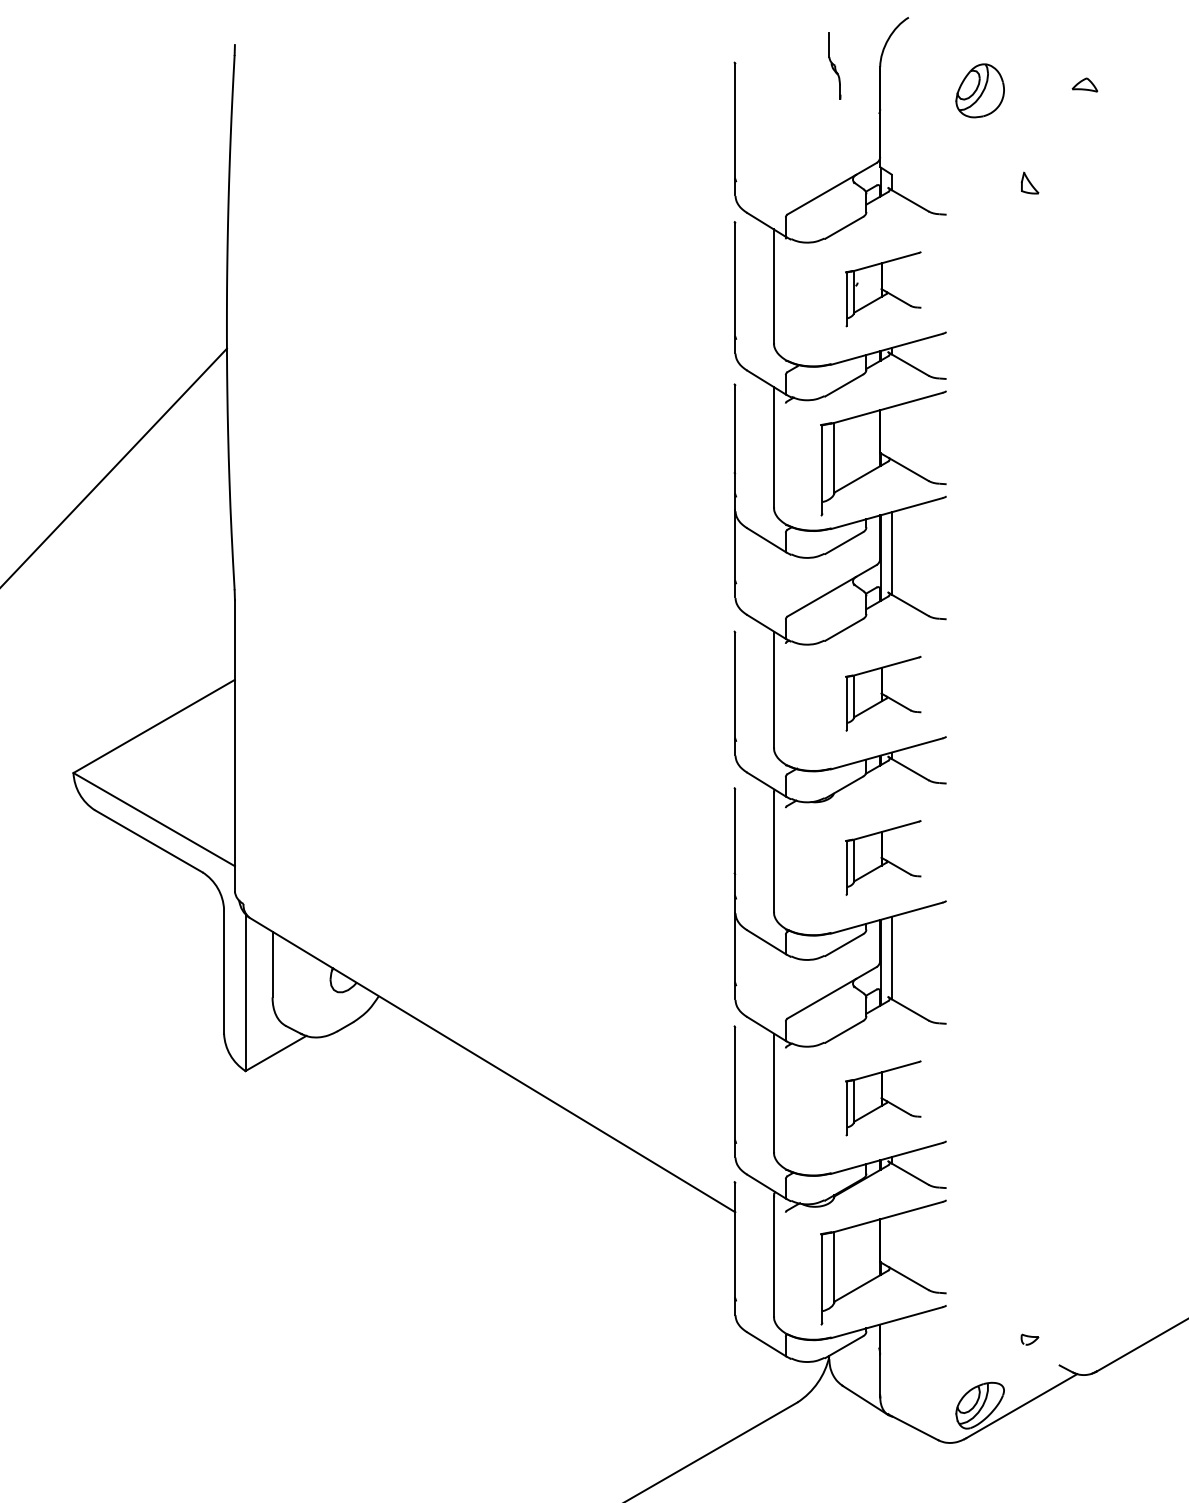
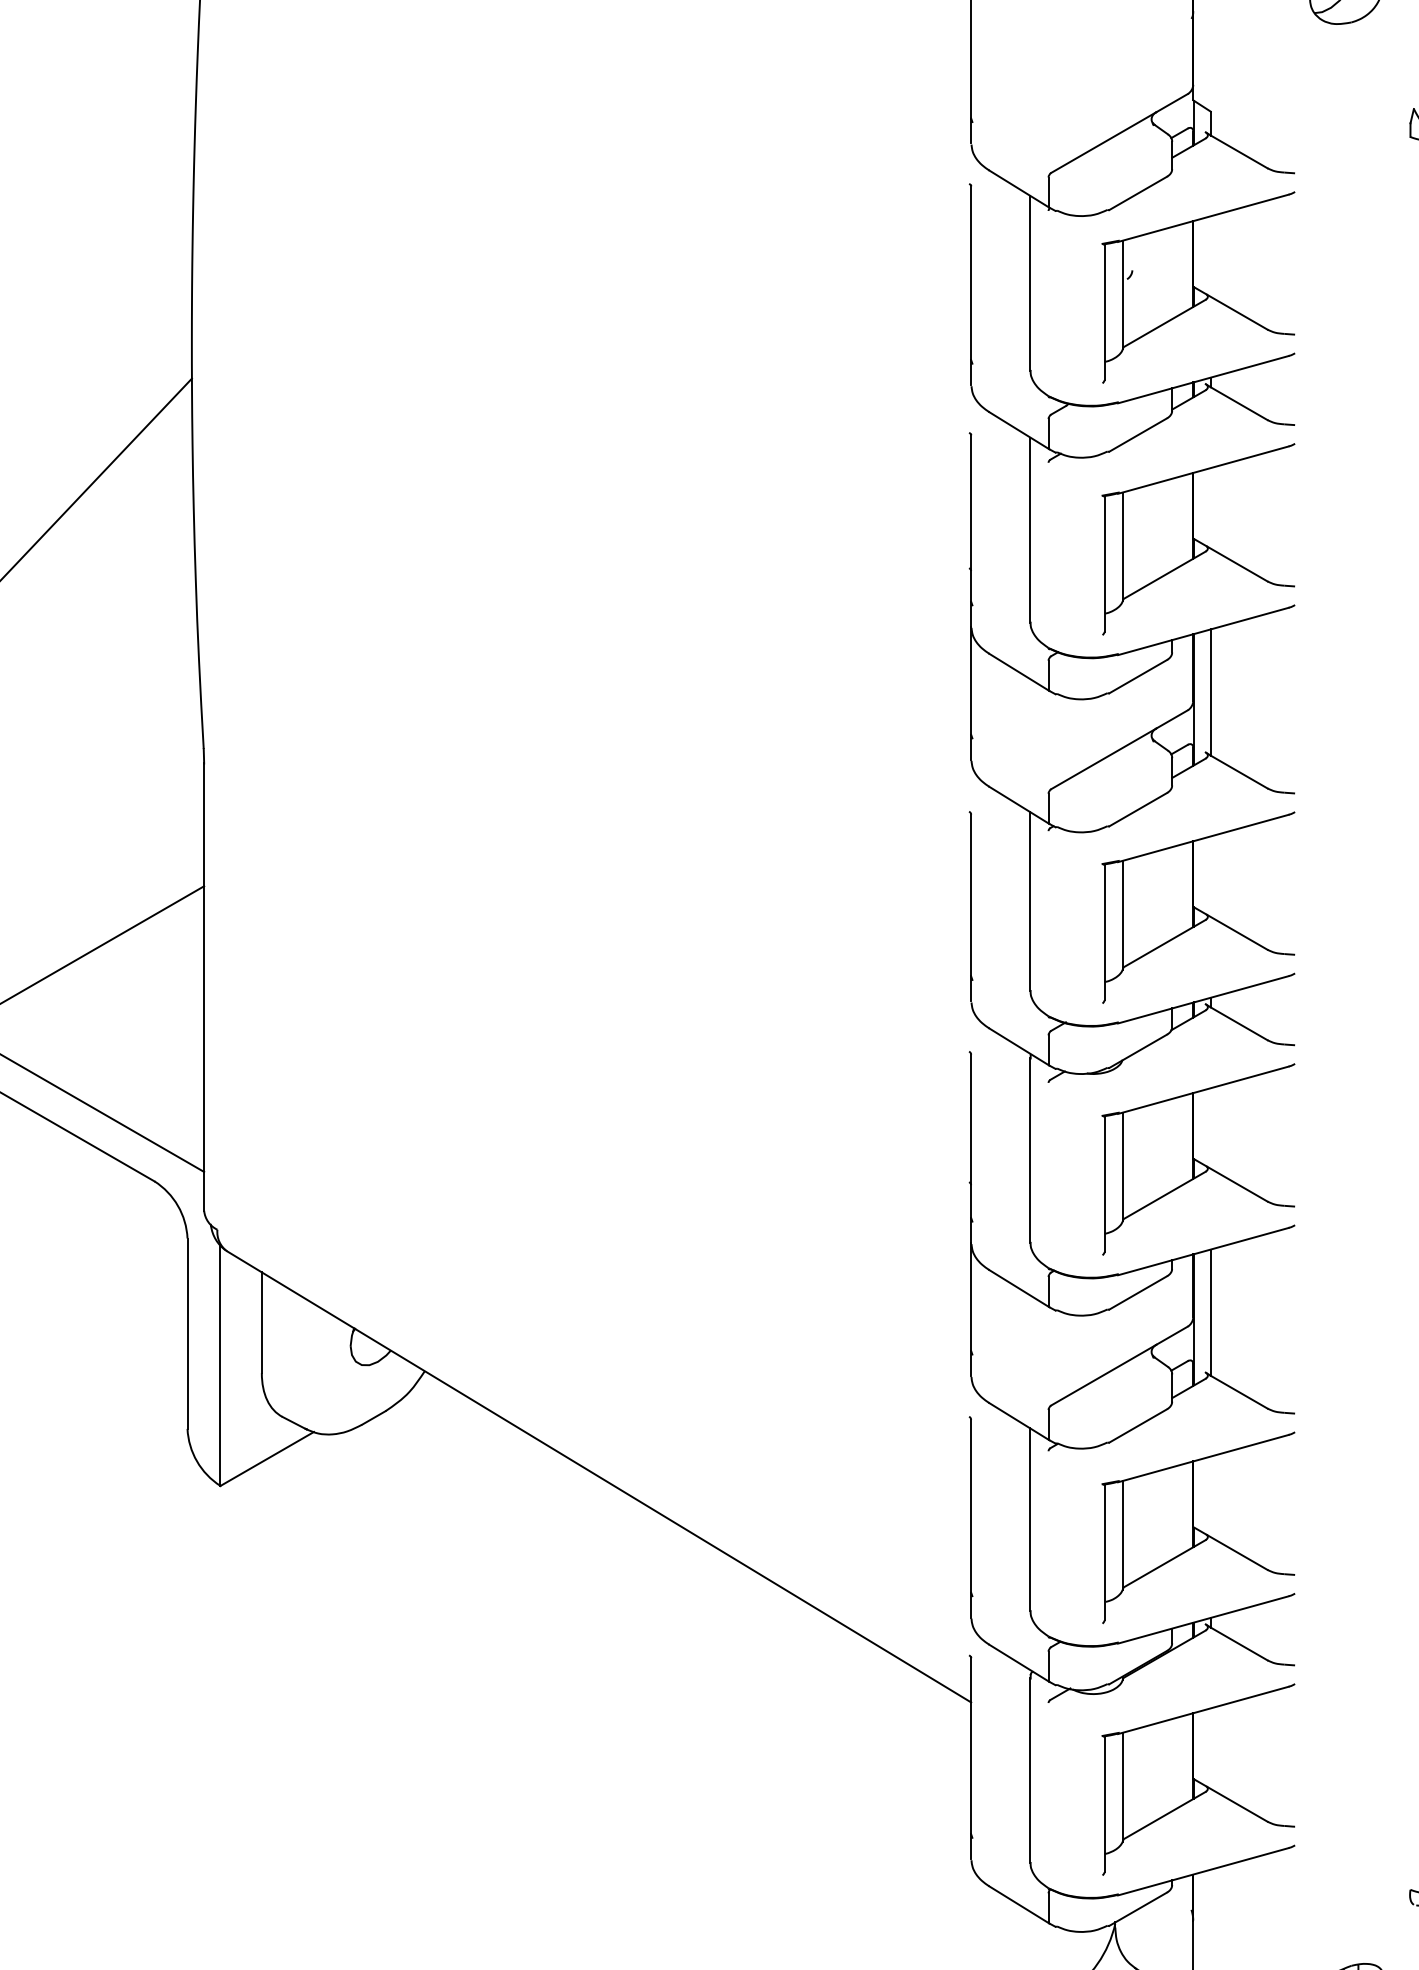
part: (883, 289) -> (1198, 287), size x1.67
part: (883, 693) -> (1198, 907), size x1.67
part: (883, 857) -> (1198, 1158), size x1.67
part: (883, 1098) -> (1198, 1528), size x1.67

